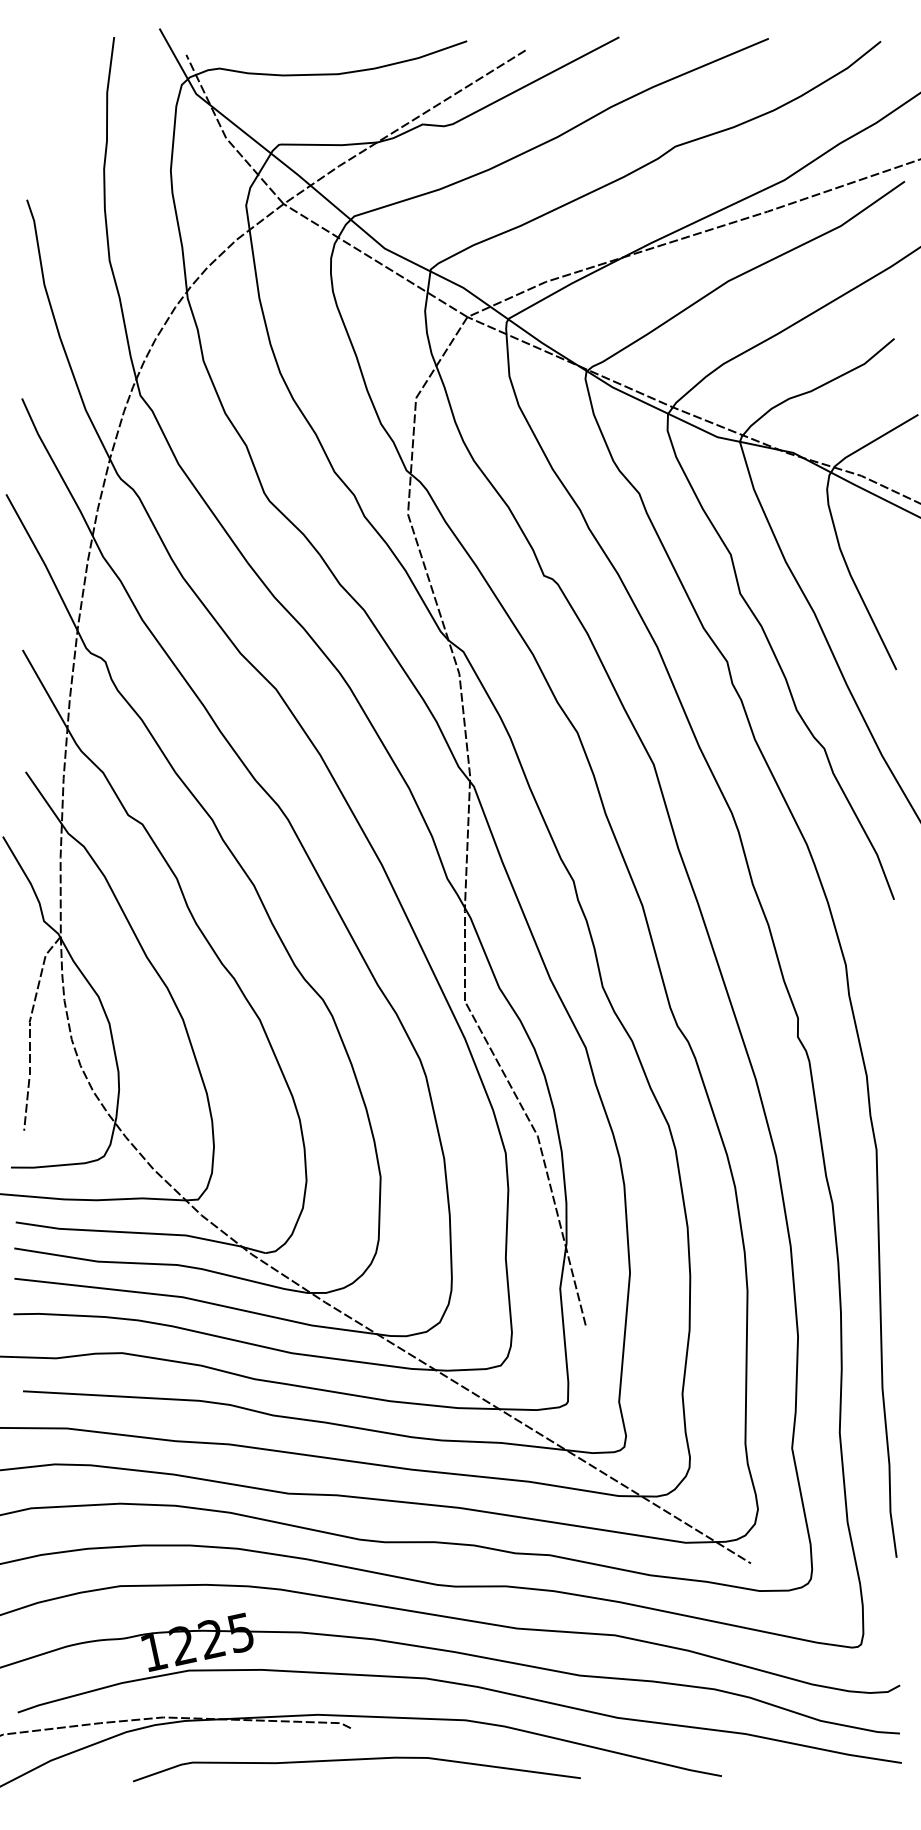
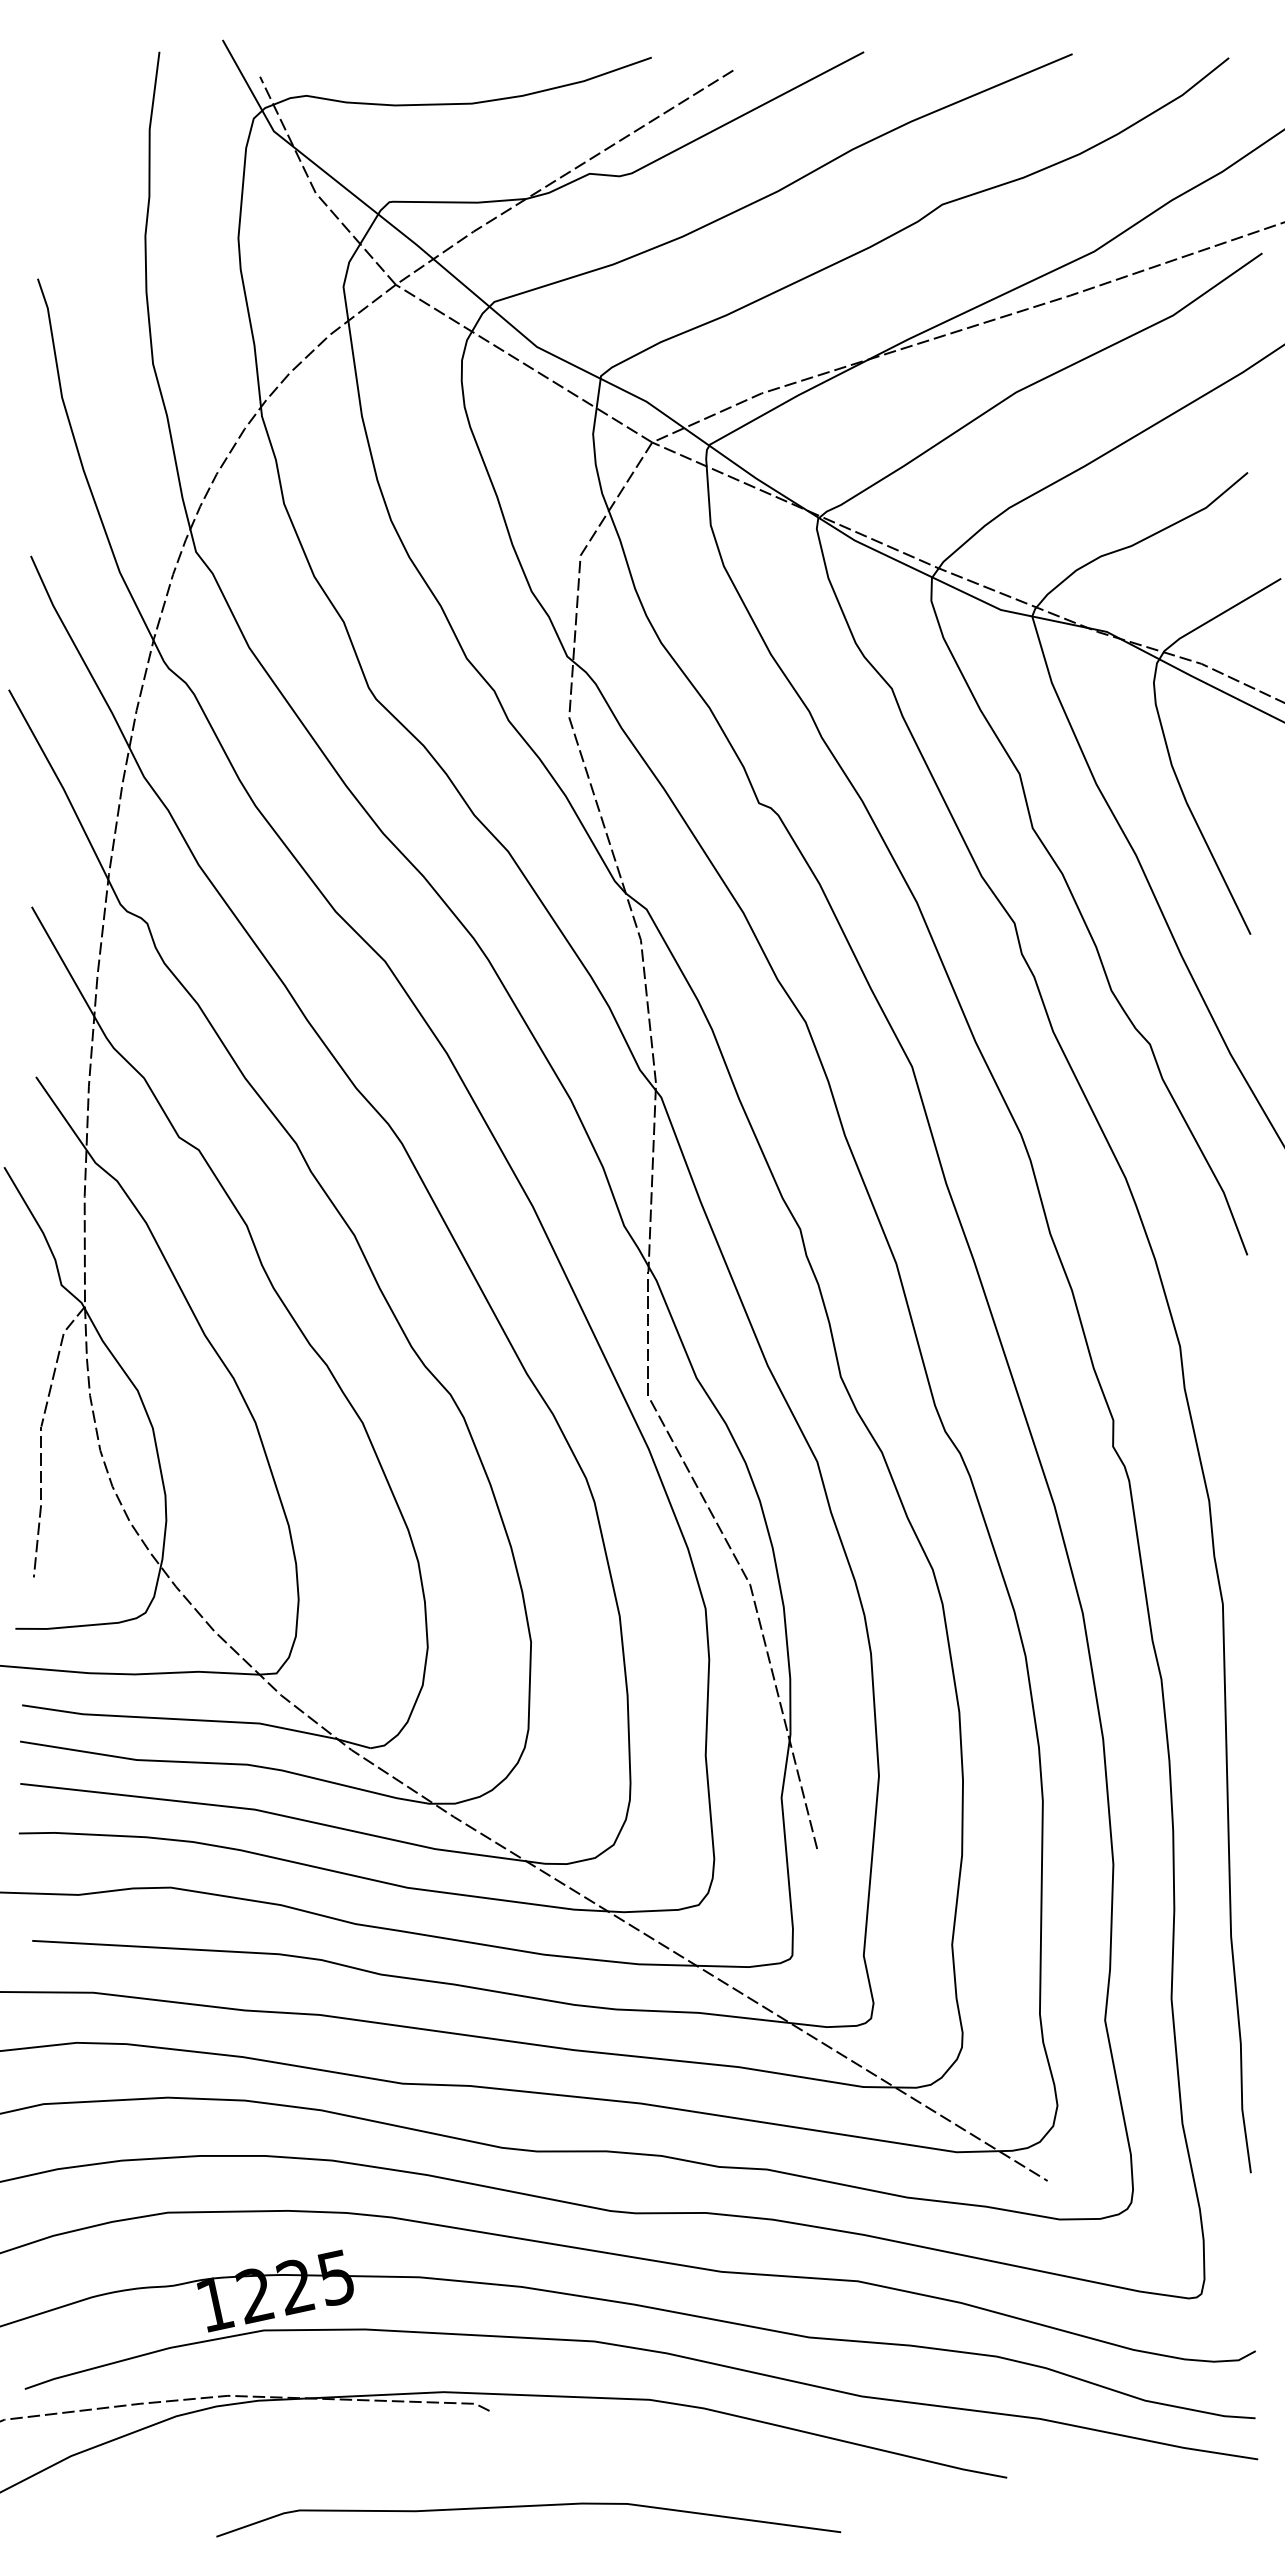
curve: (356, 1760) -> (528, 2507), moved

